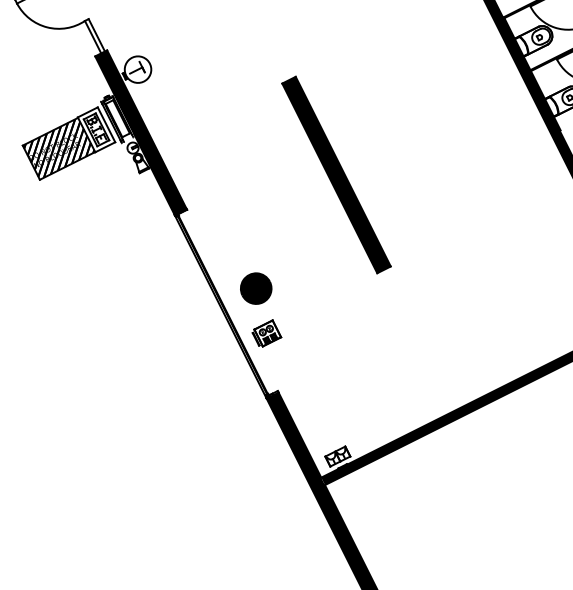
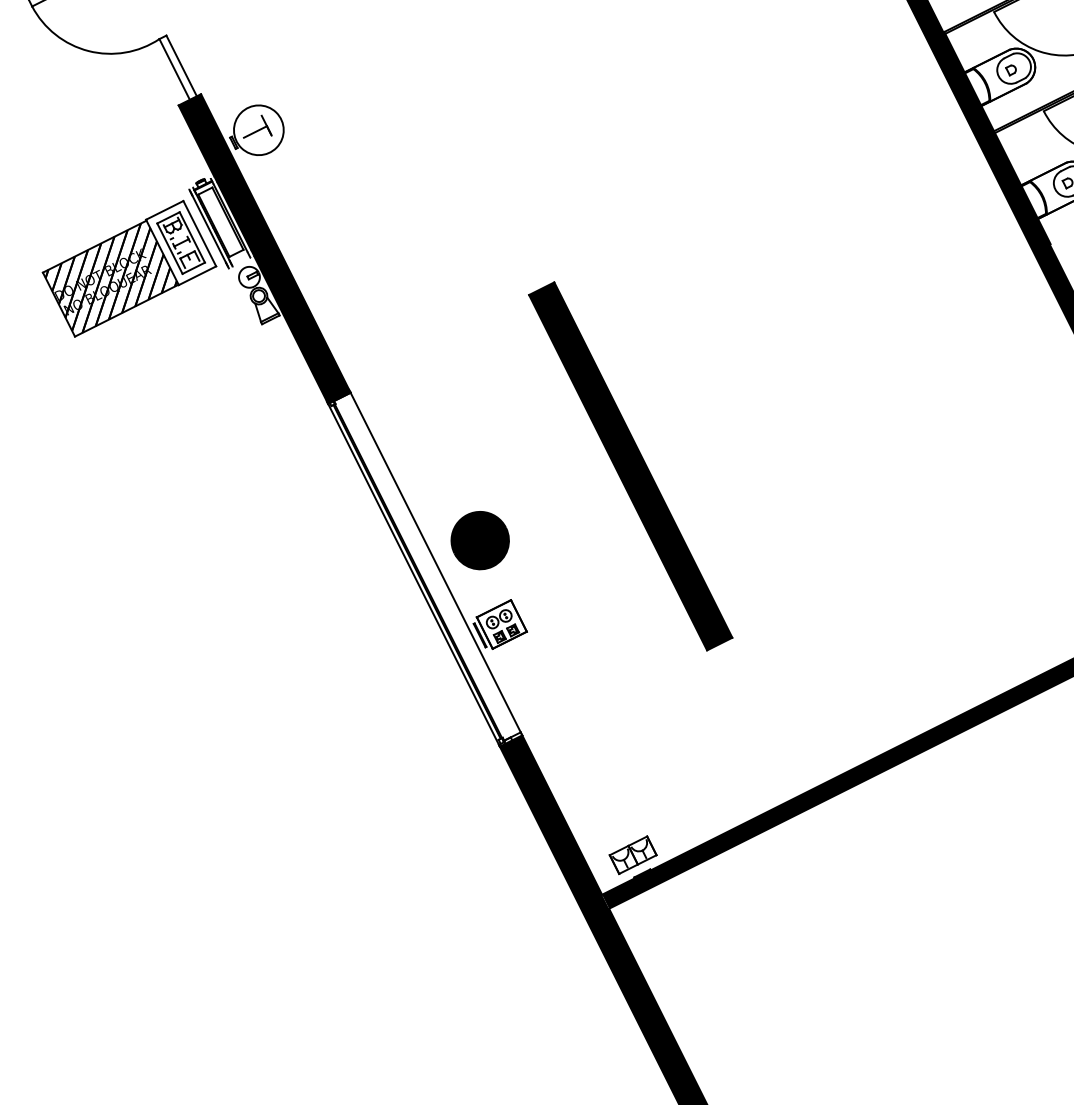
part: (336, 174) -> (630, 465), moved
line: (232, 300) -> (435, 562), added

